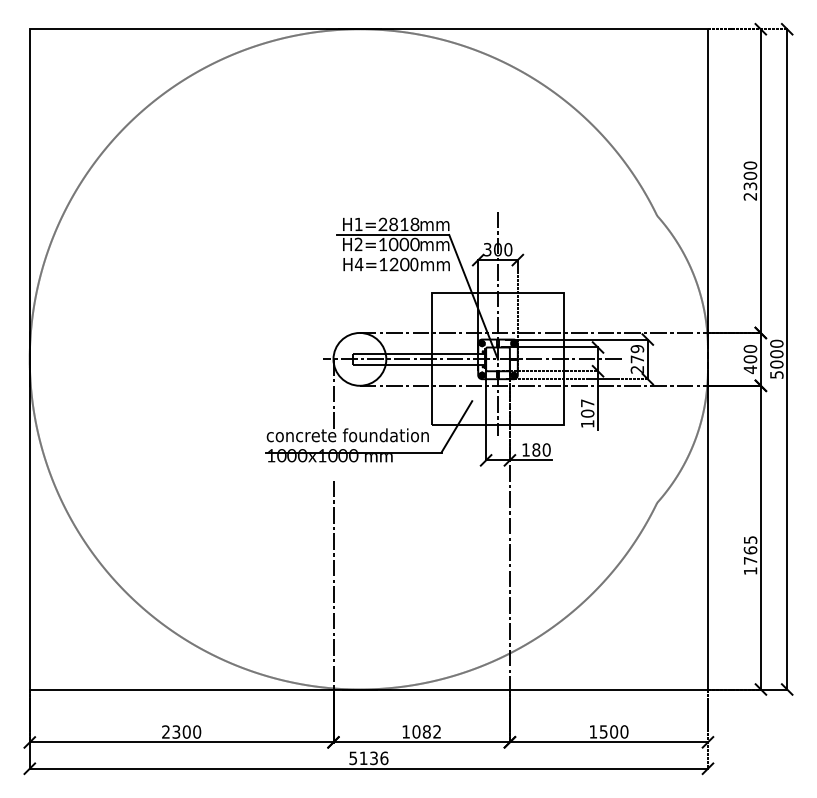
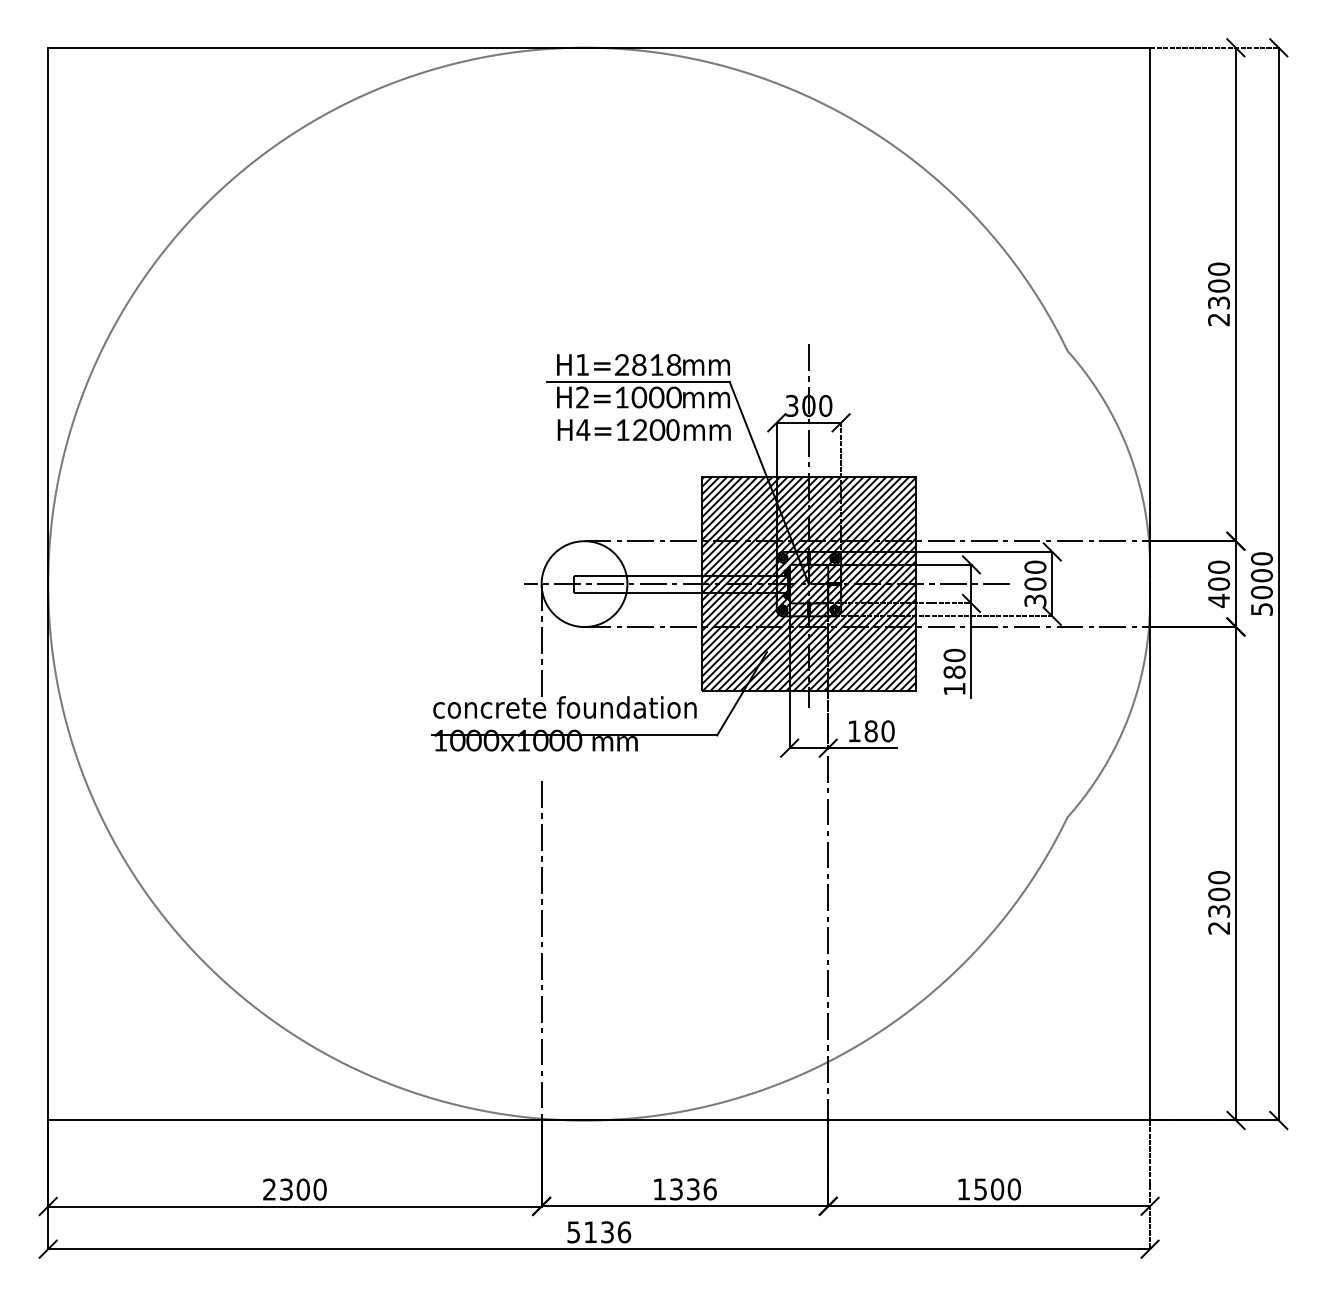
hatch: (498, 359) -> (809, 584), added
text: (637, 359) -> (1035, 584), 279 -> 300
text: (587, 408) -> (954, 663), 107 -> 180
text: (750, 555) -> (1219, 902), 1765 -> 2300
text: (426, 731) -> (692, 1188), 1082 -> 1336

